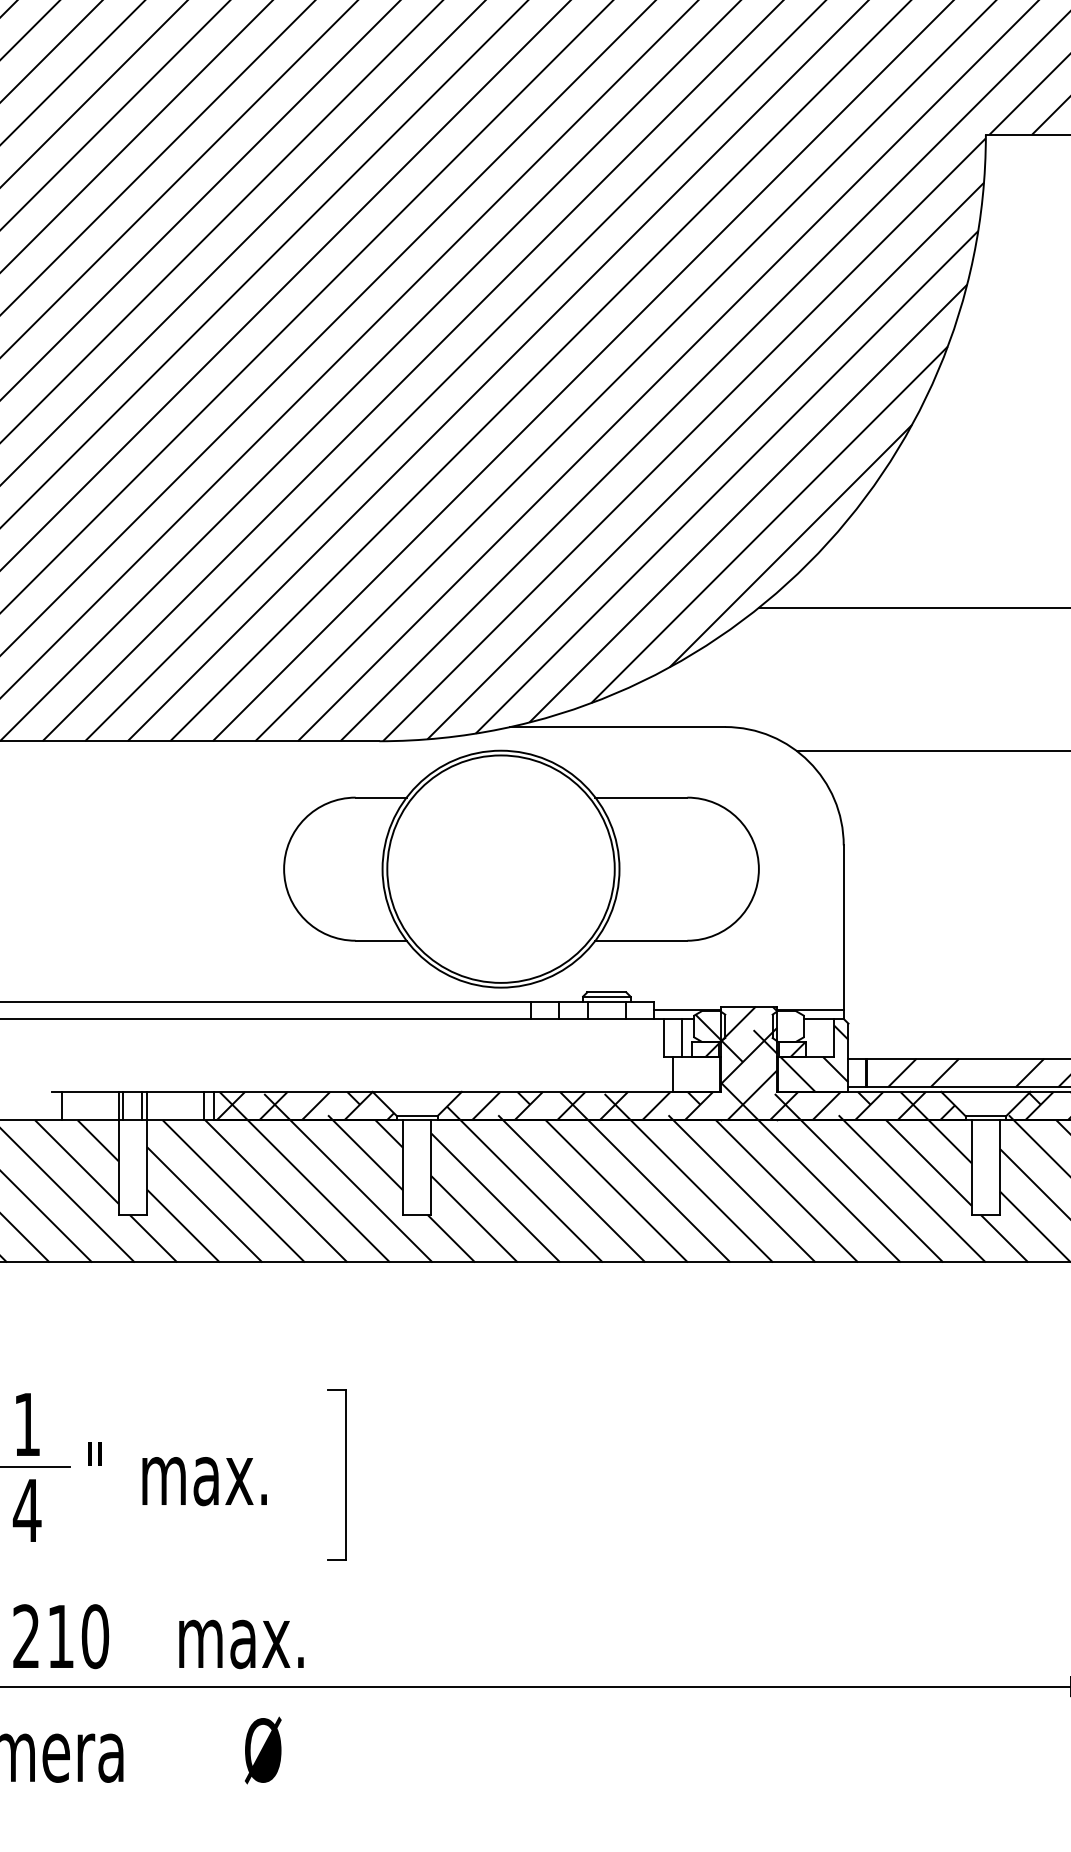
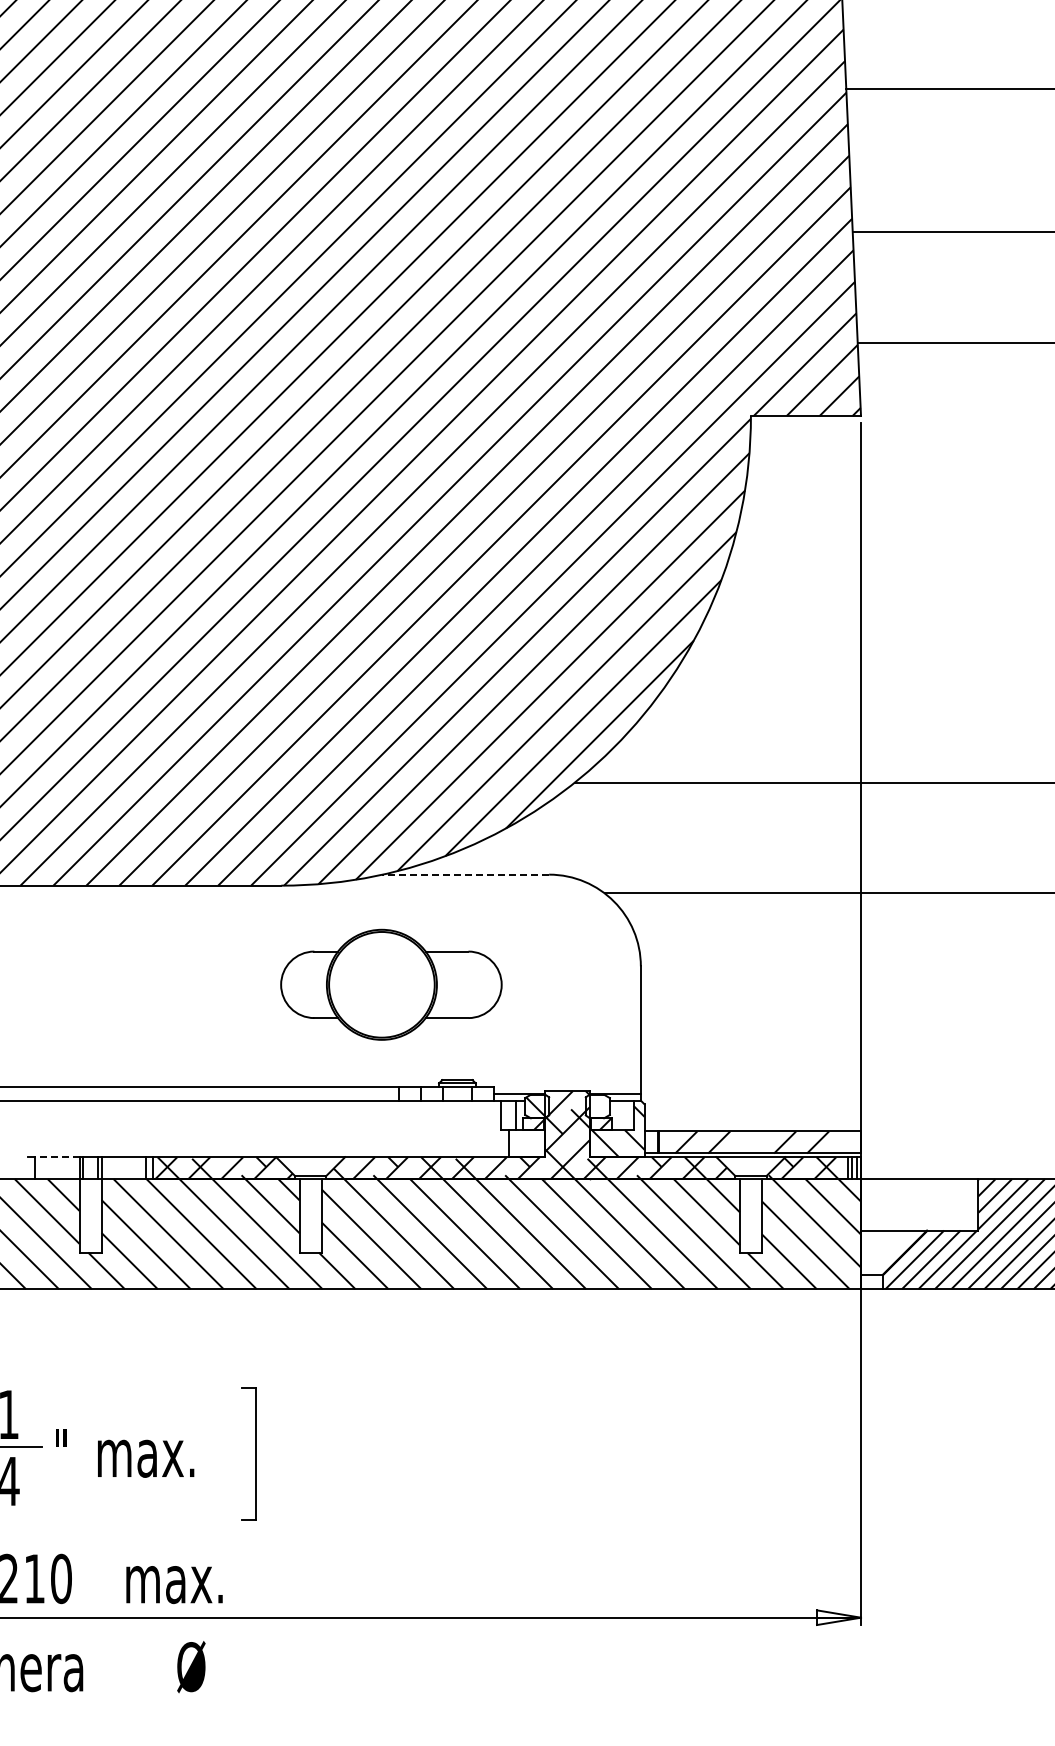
line: (617, 726) -> (465, 874), solid -> dashed
part: (521, 868) -> (391, 984), size x0.6
line: (90, 1092) -> (57, 1157), solid -> dashed

